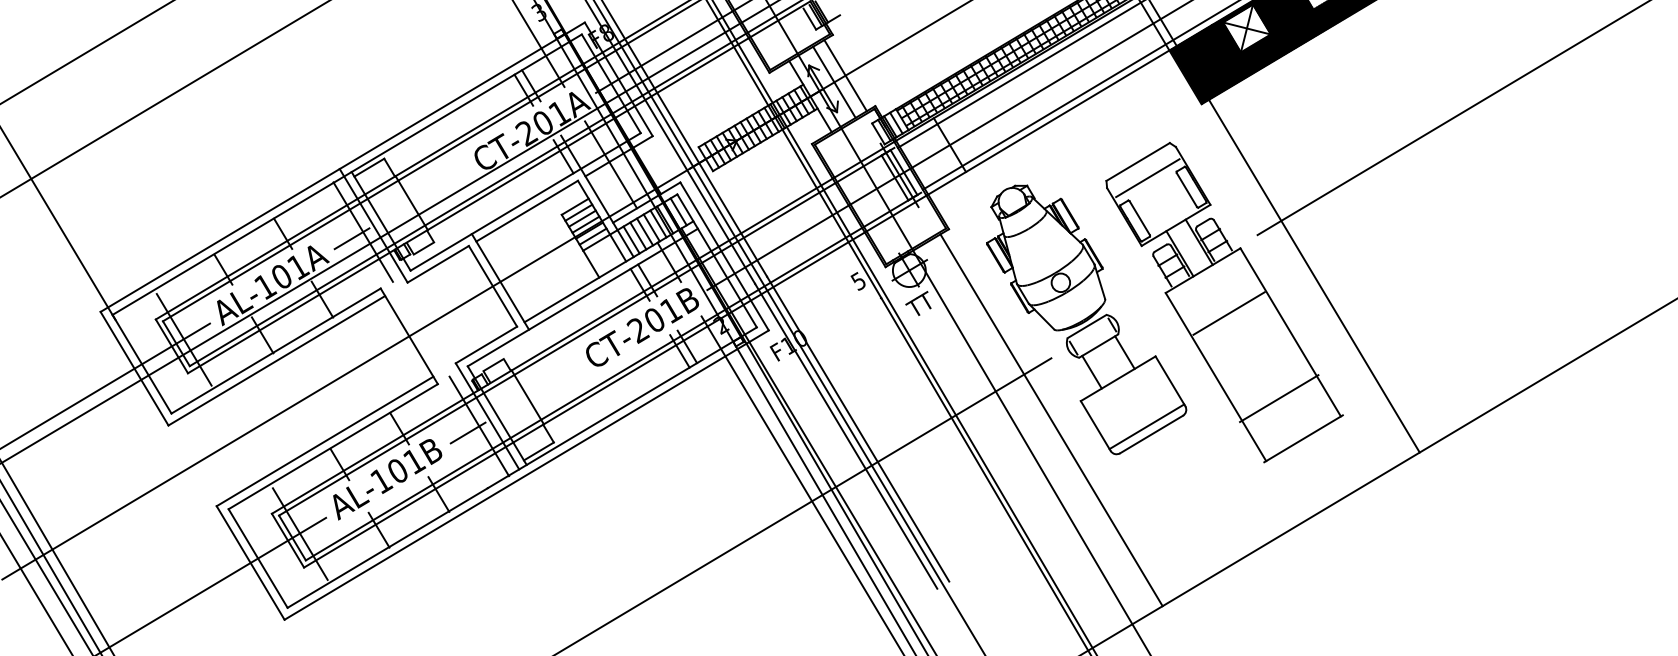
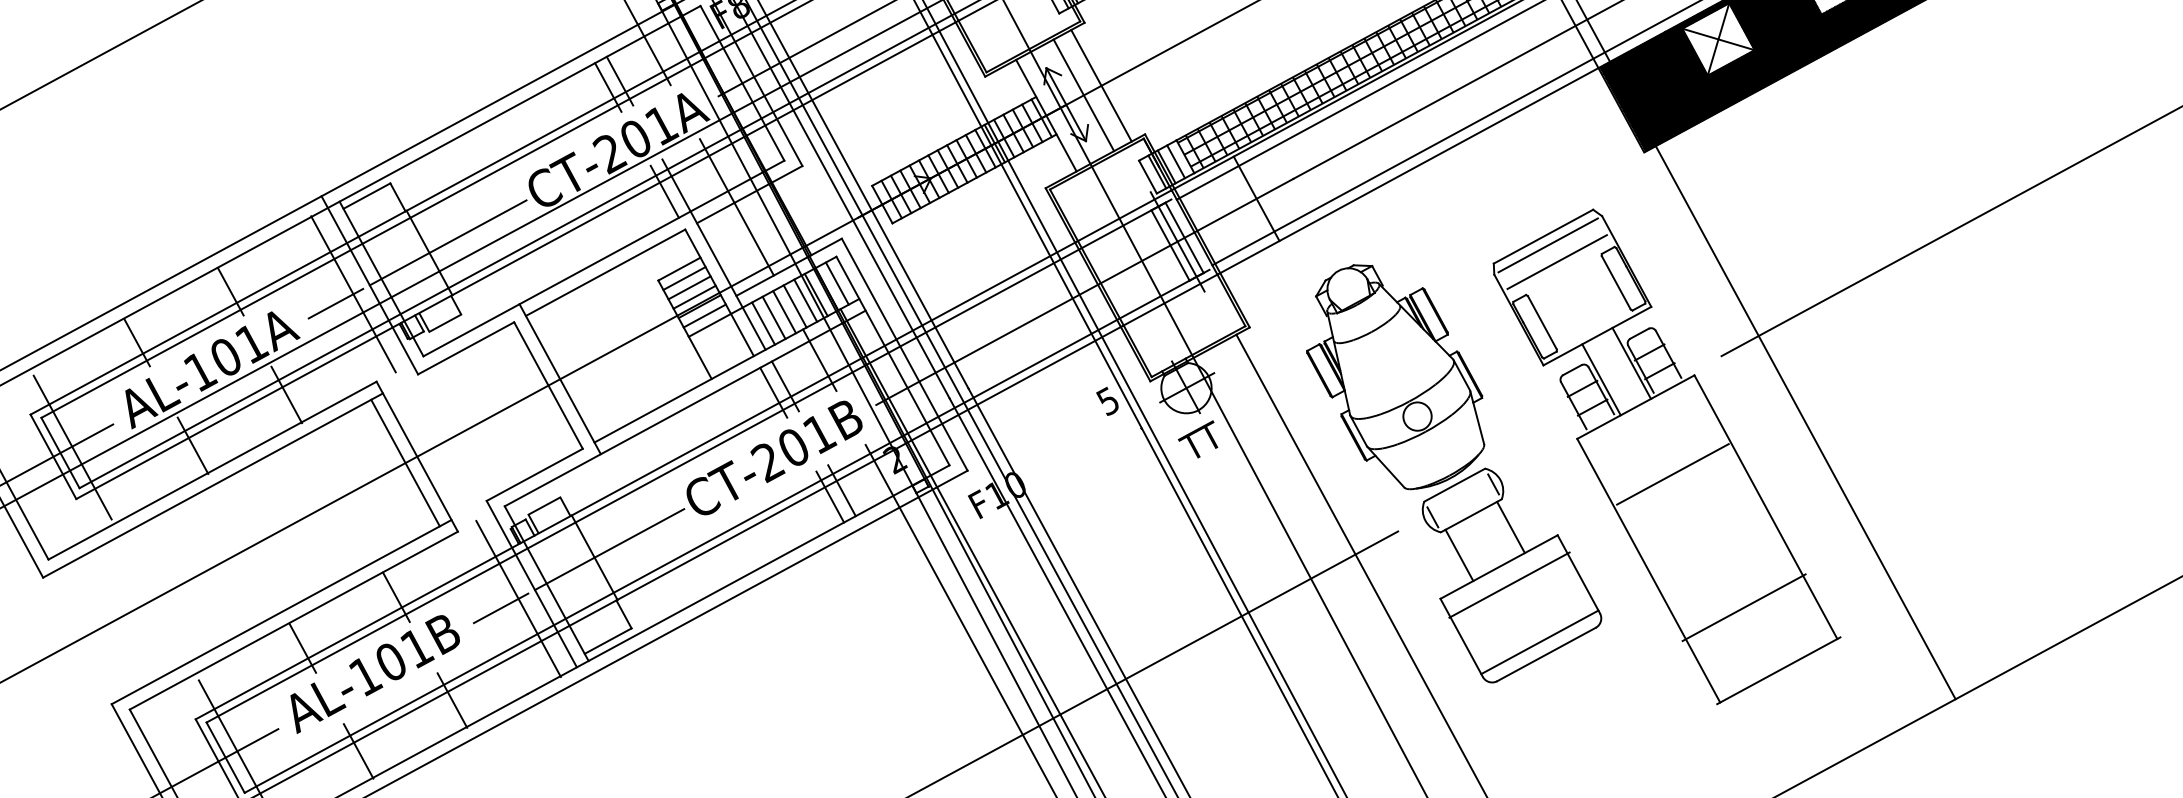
line: (1141, 167) -> (1548, 245), added
line: (423, 195) -> (448, 242), added
line: (401, 340) -> (405, 462), added
line: (1125, 390) -> (1509, 585), added
line: (536, 391) -> (608, 549), added

